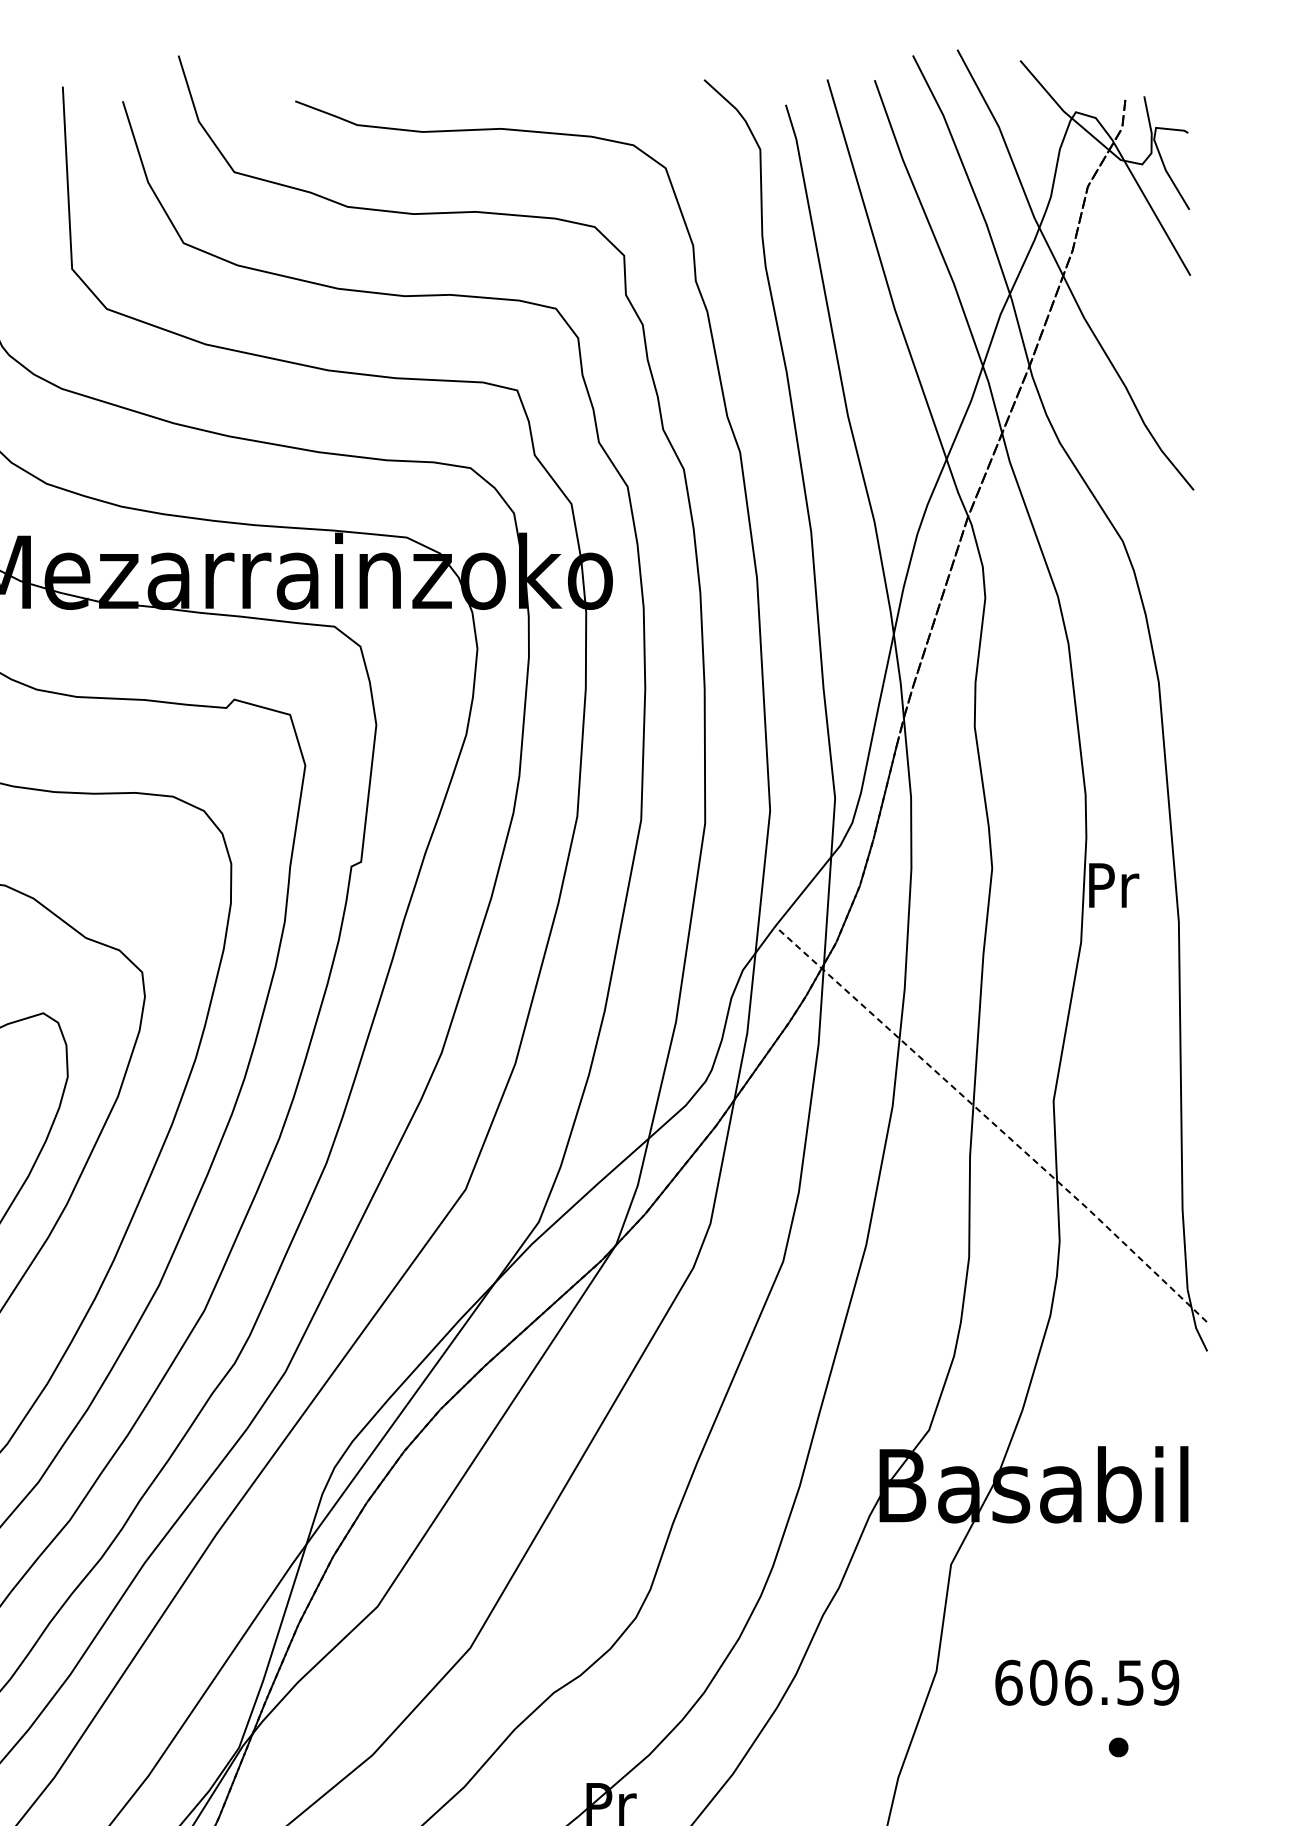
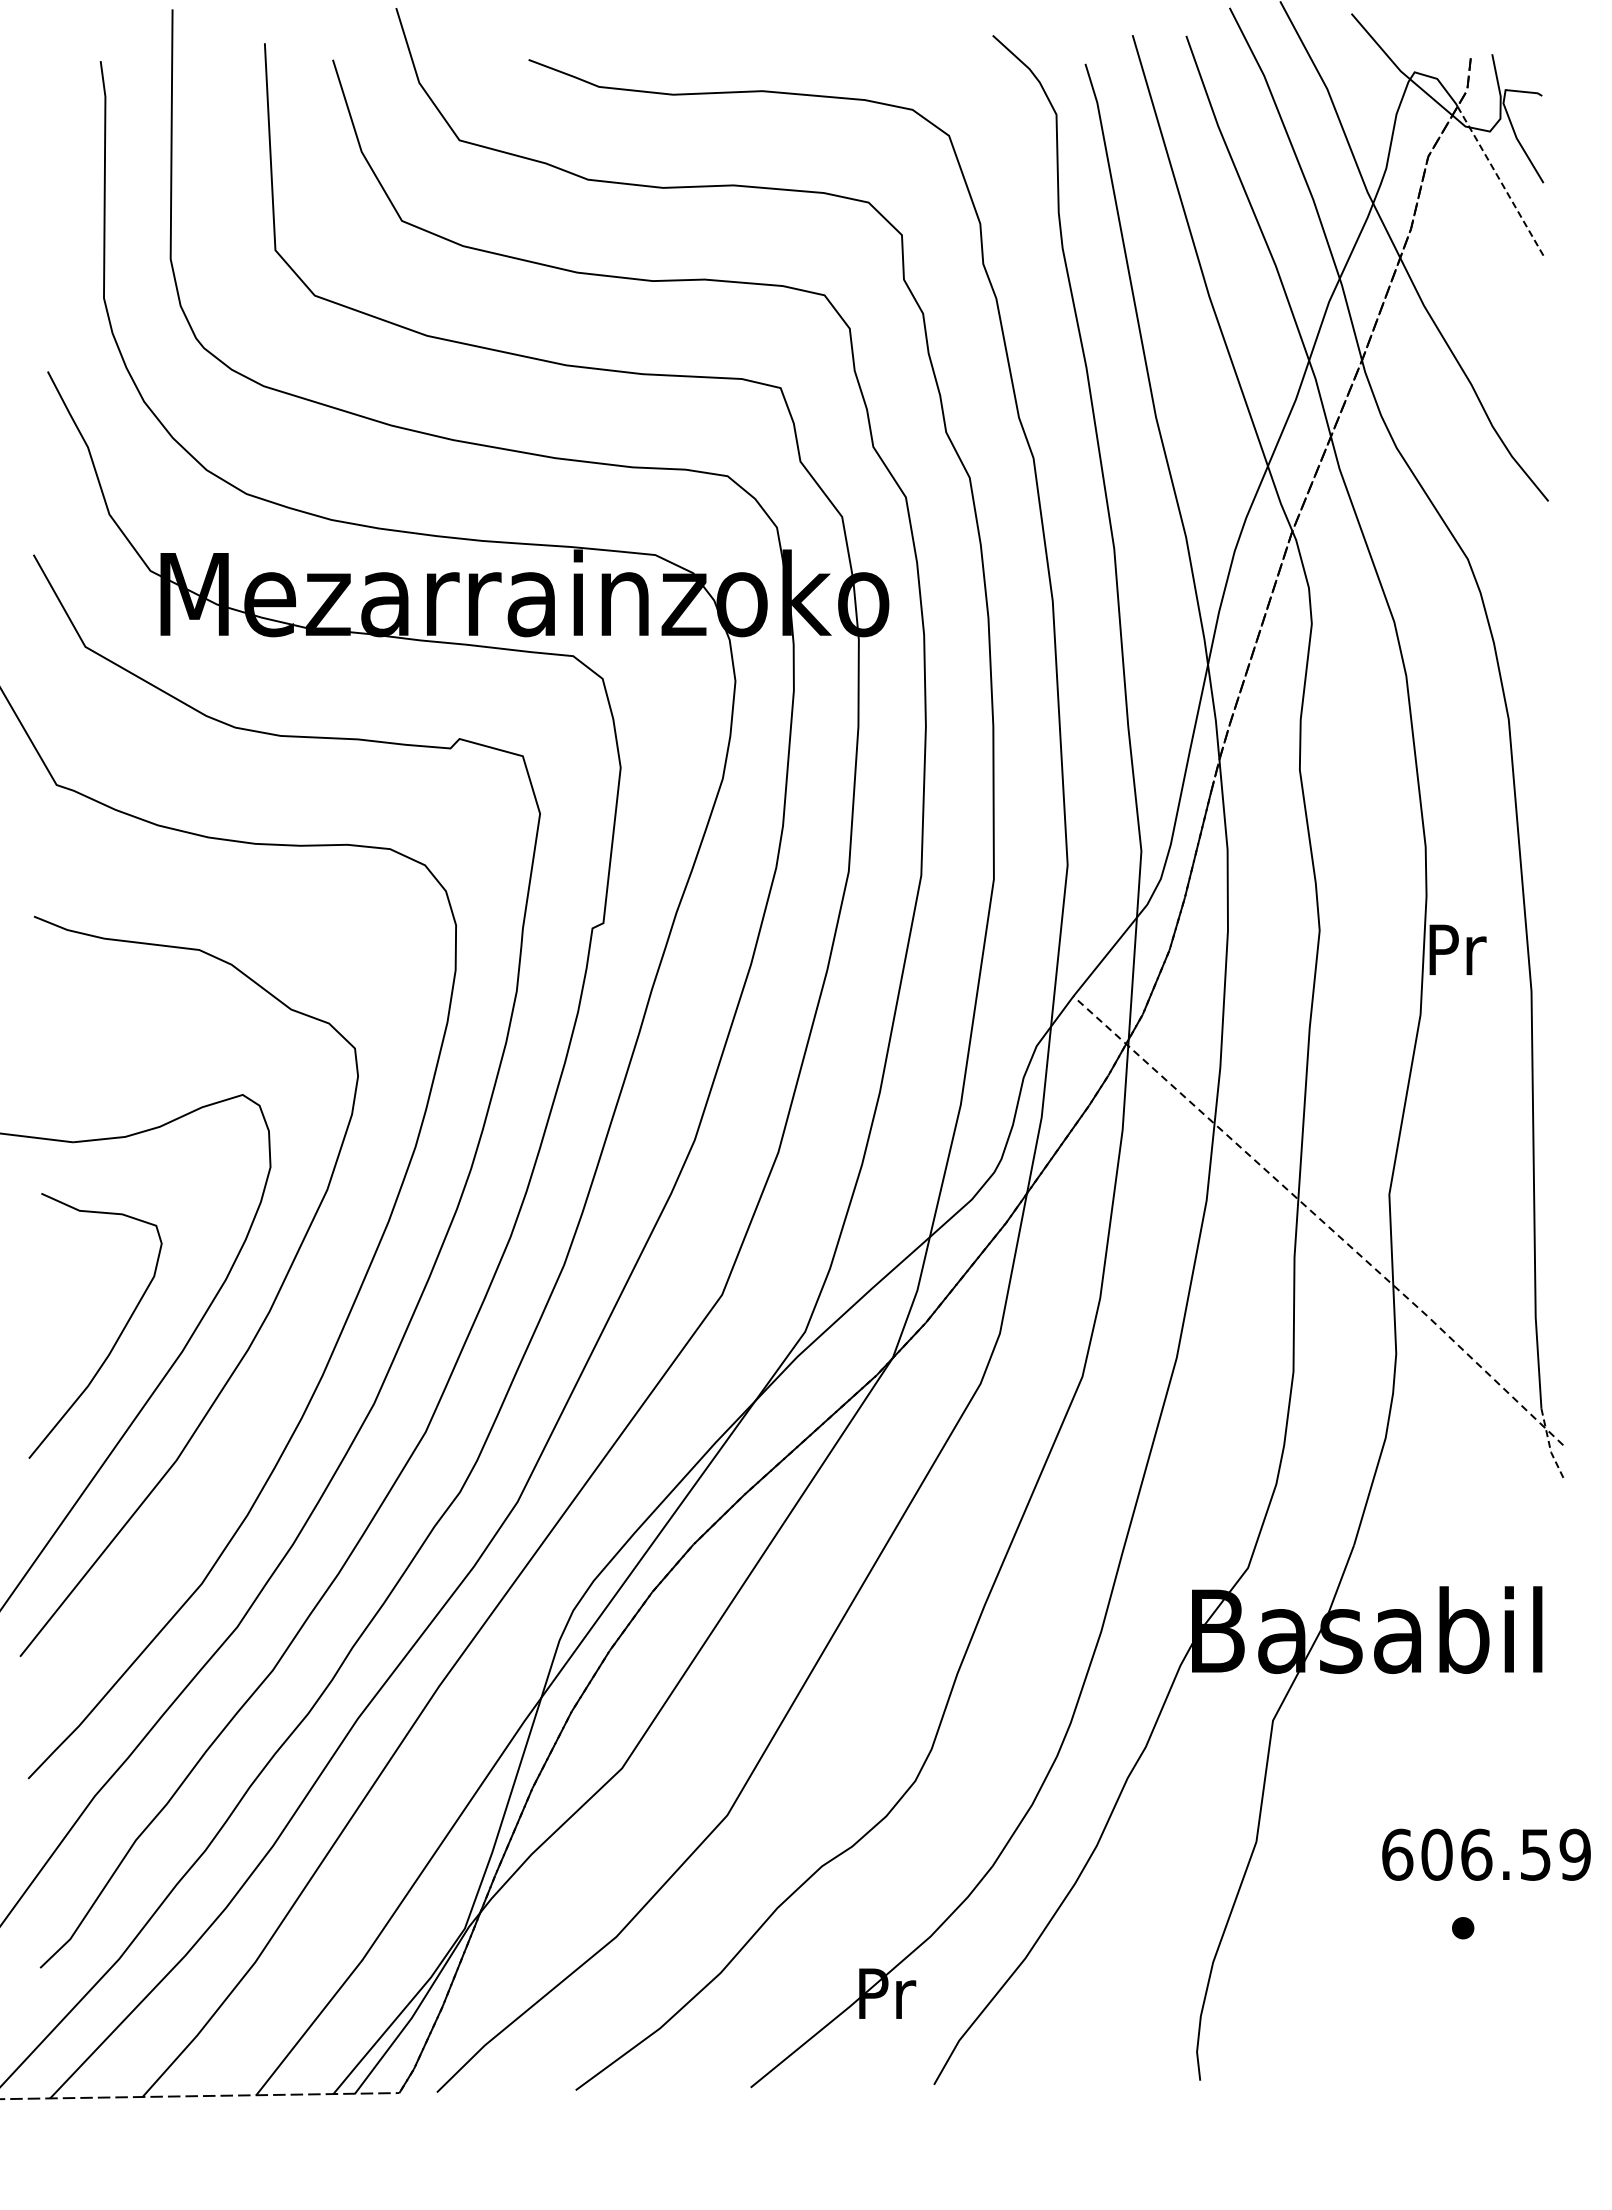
line: (1152, 209) -> (1501, 182), solid -> dashed
line: (1194, 1322) -> (1549, 1445), solid -> dashed
text: (1087, 1682) -> (1486, 1854), moved

